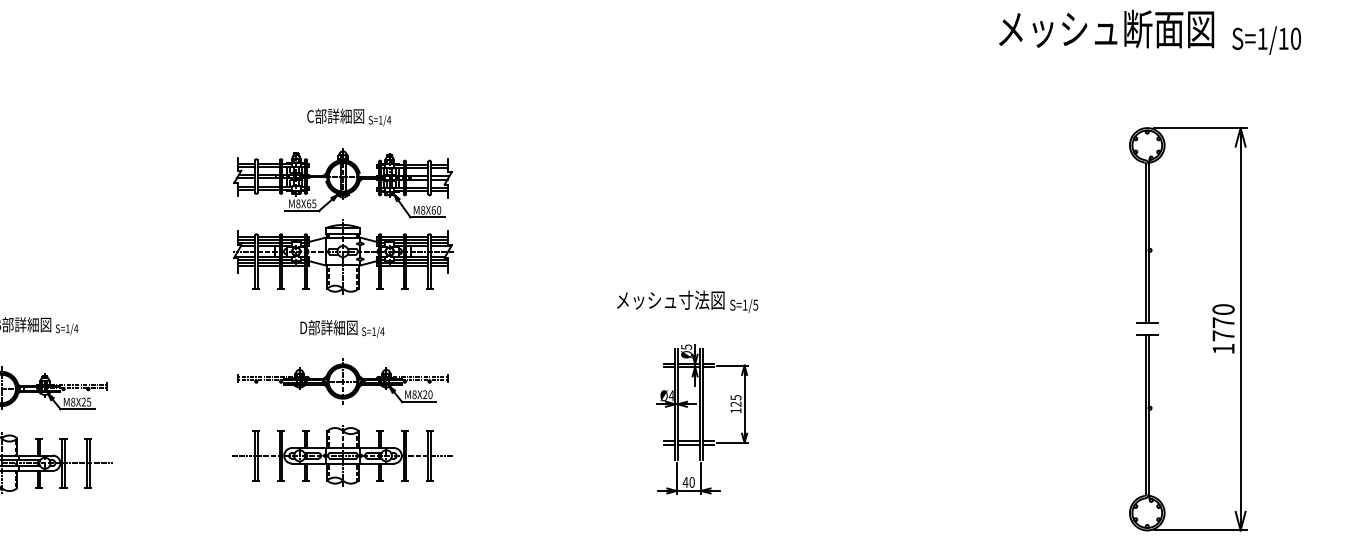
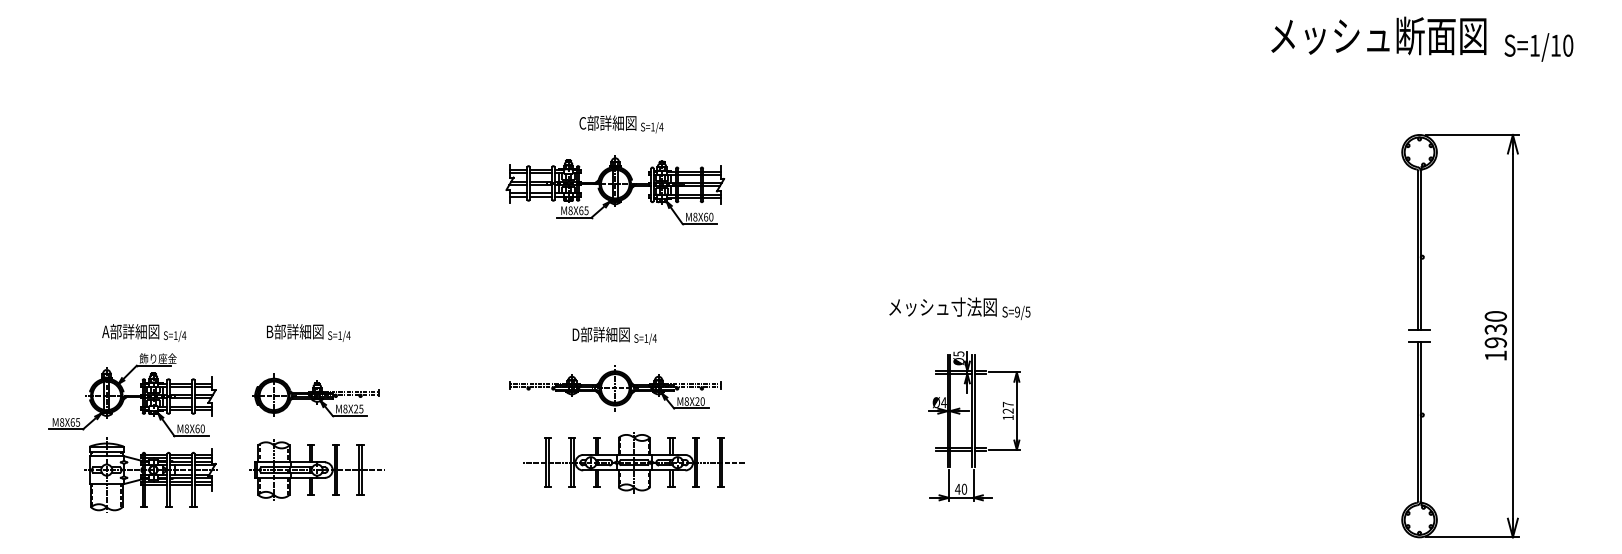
part: (343, 256) -> (615, 263), removed
text: (745, 304) -> (1017, 311), S=1/5 -> S=9/5
text: (1223, 329) -> (1495, 336), 1770 -> 1930
text: (736, 397) -> (1008, 404), 125 -> 127
part: (342, 455) -> (633, 462), moved

